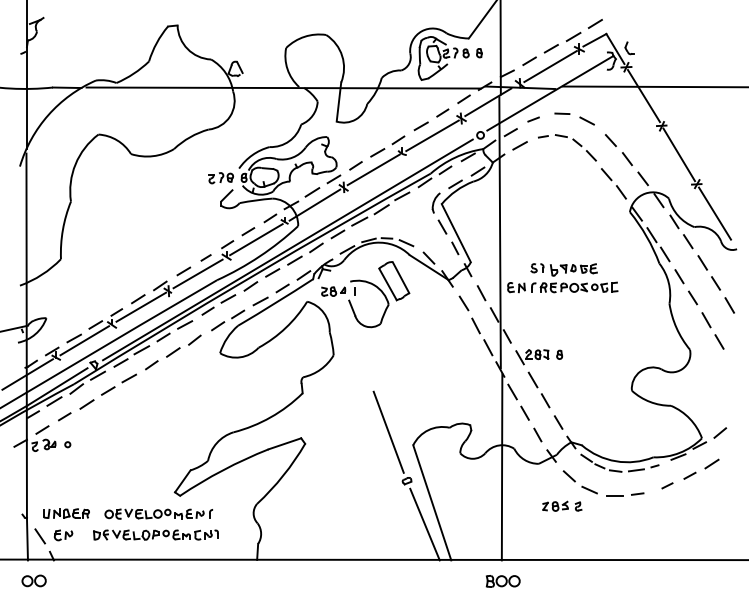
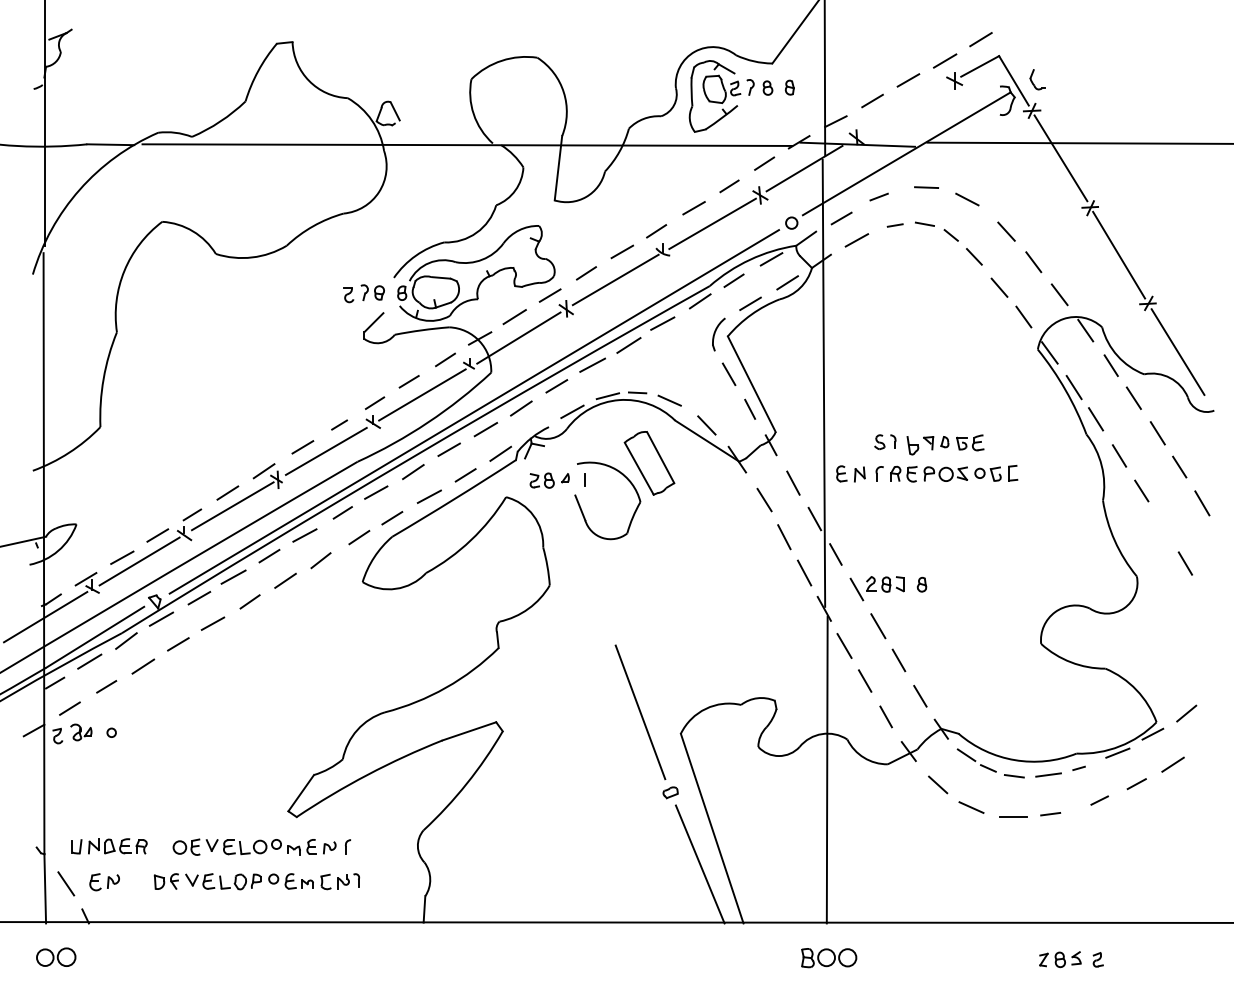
line: (550, 66) -> (906, 109), removed
line: (706, 320) -> (1164, 528), removed
part: (562, 505) -> (1071, 958), moved

